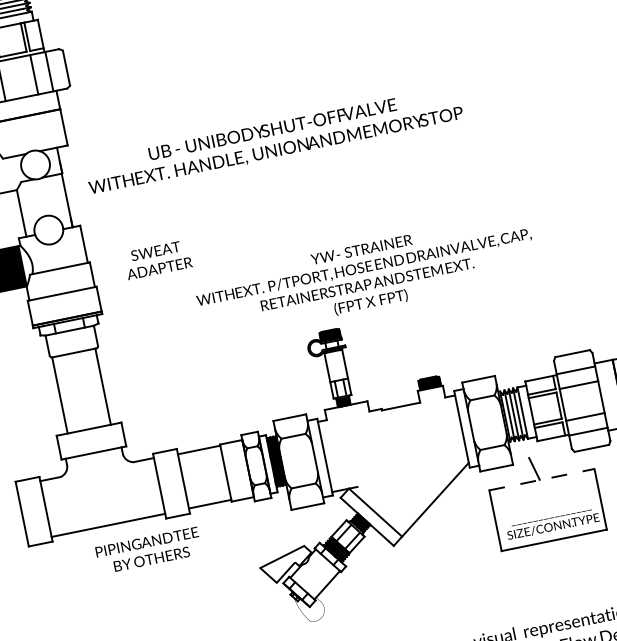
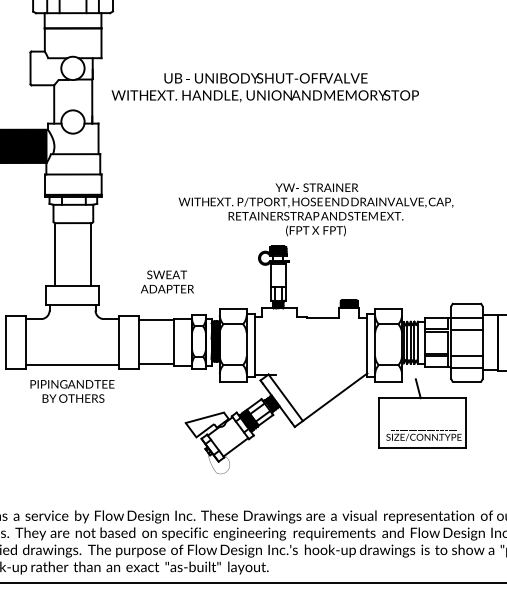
text: (157, 259) -> (167, 281), moved
line: (541, 479) -> (422, 398), dashed -> solid
text: (148, 550) -> (72, 391), moved

